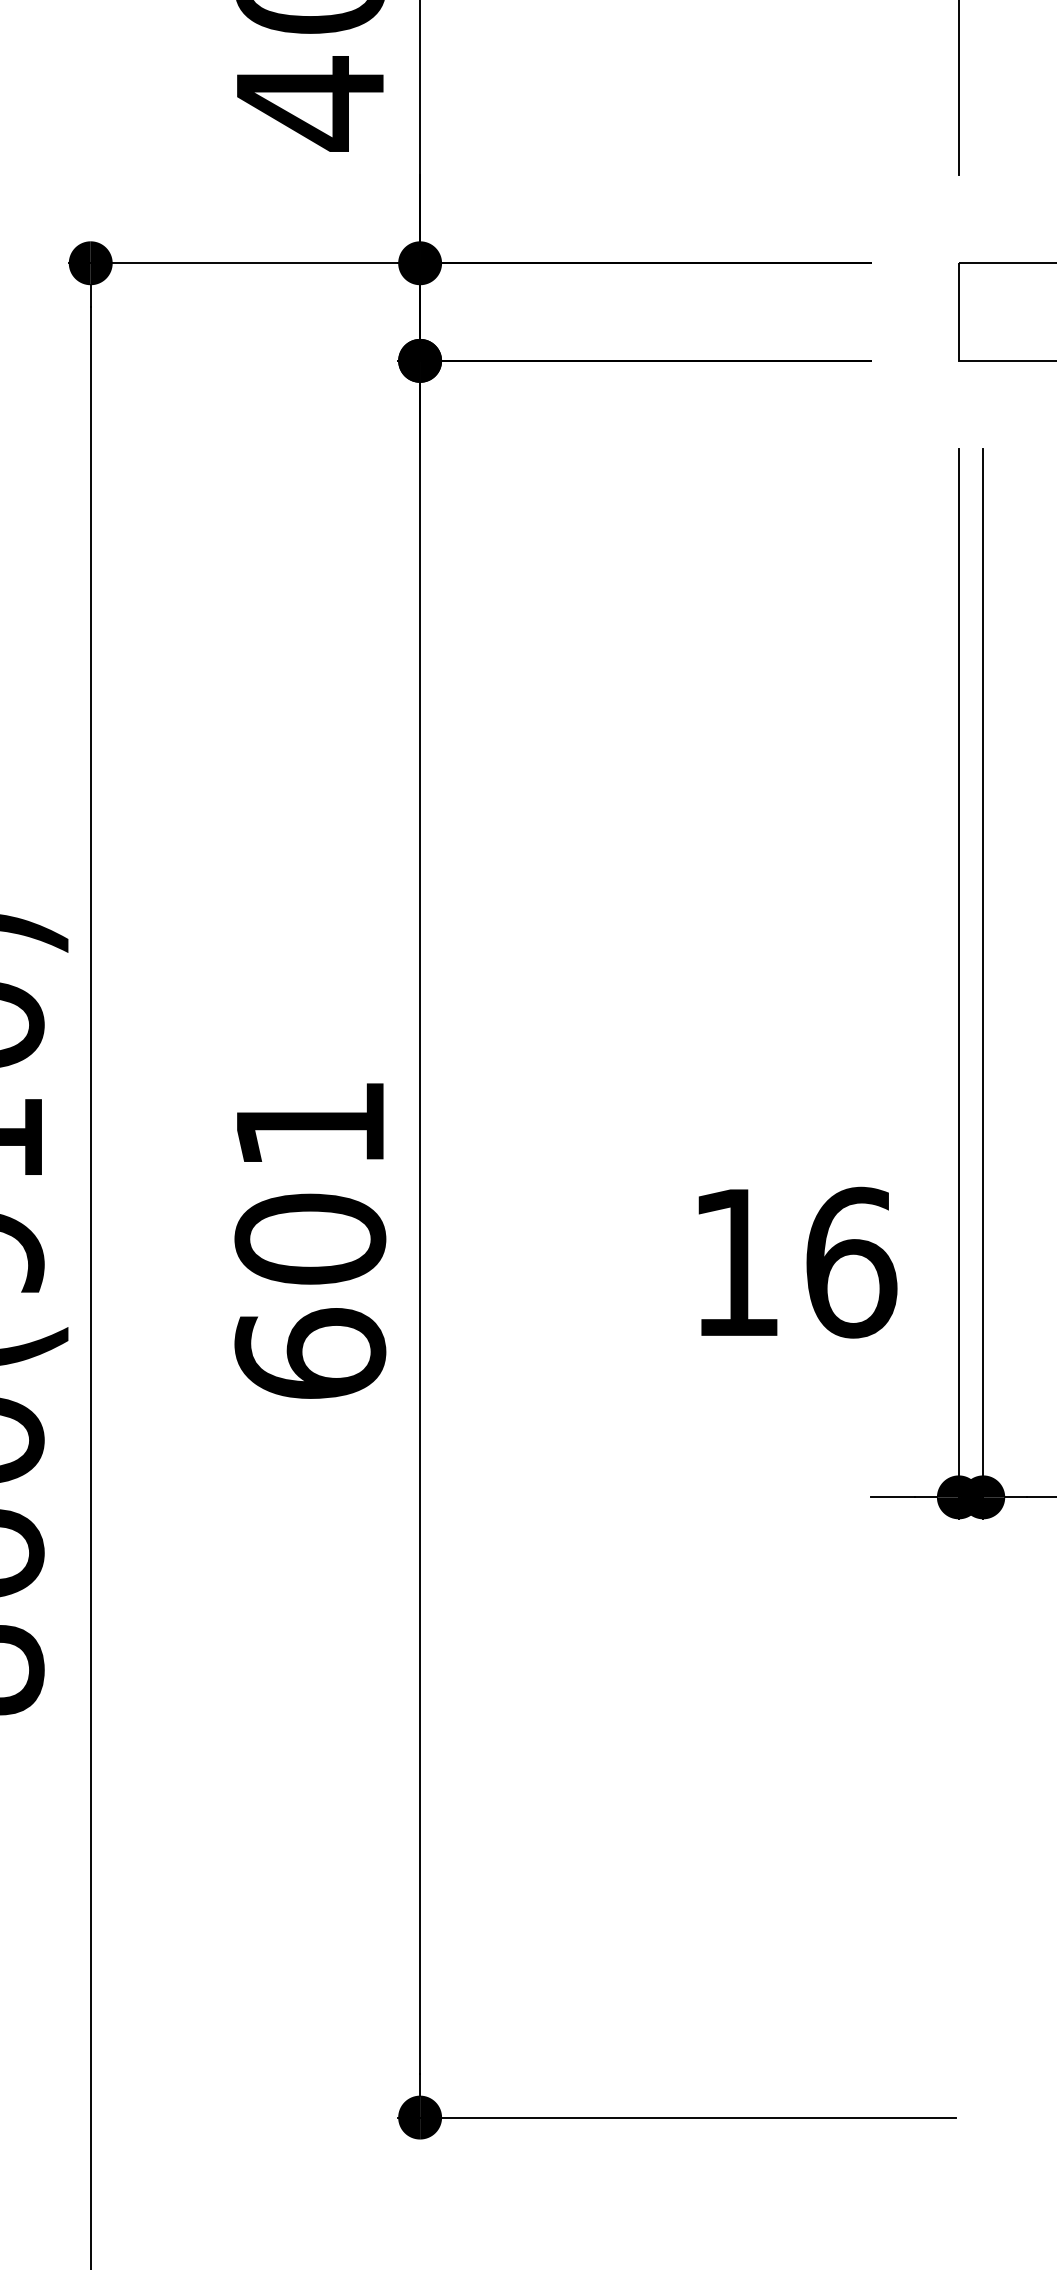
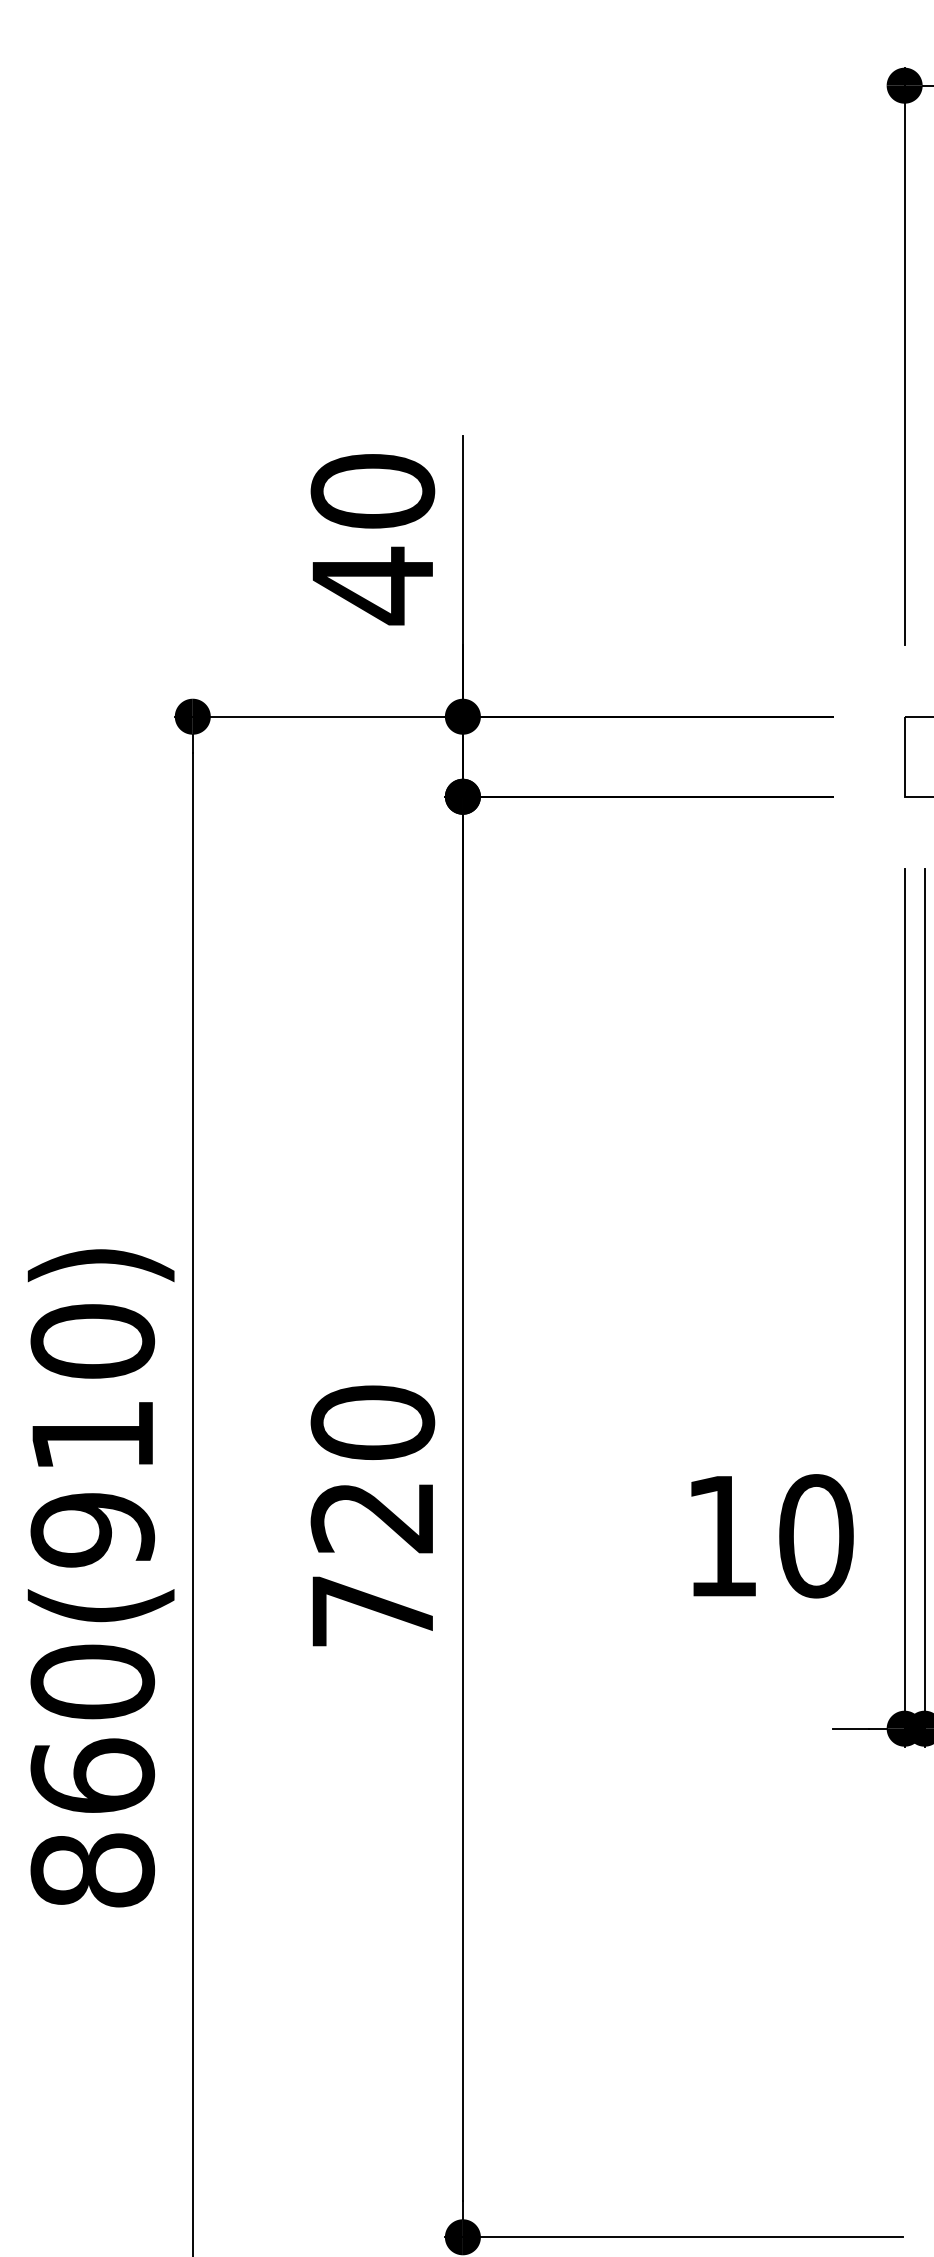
text: (309, 1238) -> (372, 1516), 601 -> 720
text: (851, 1262) -> (816, 1536), 16 -> 10

